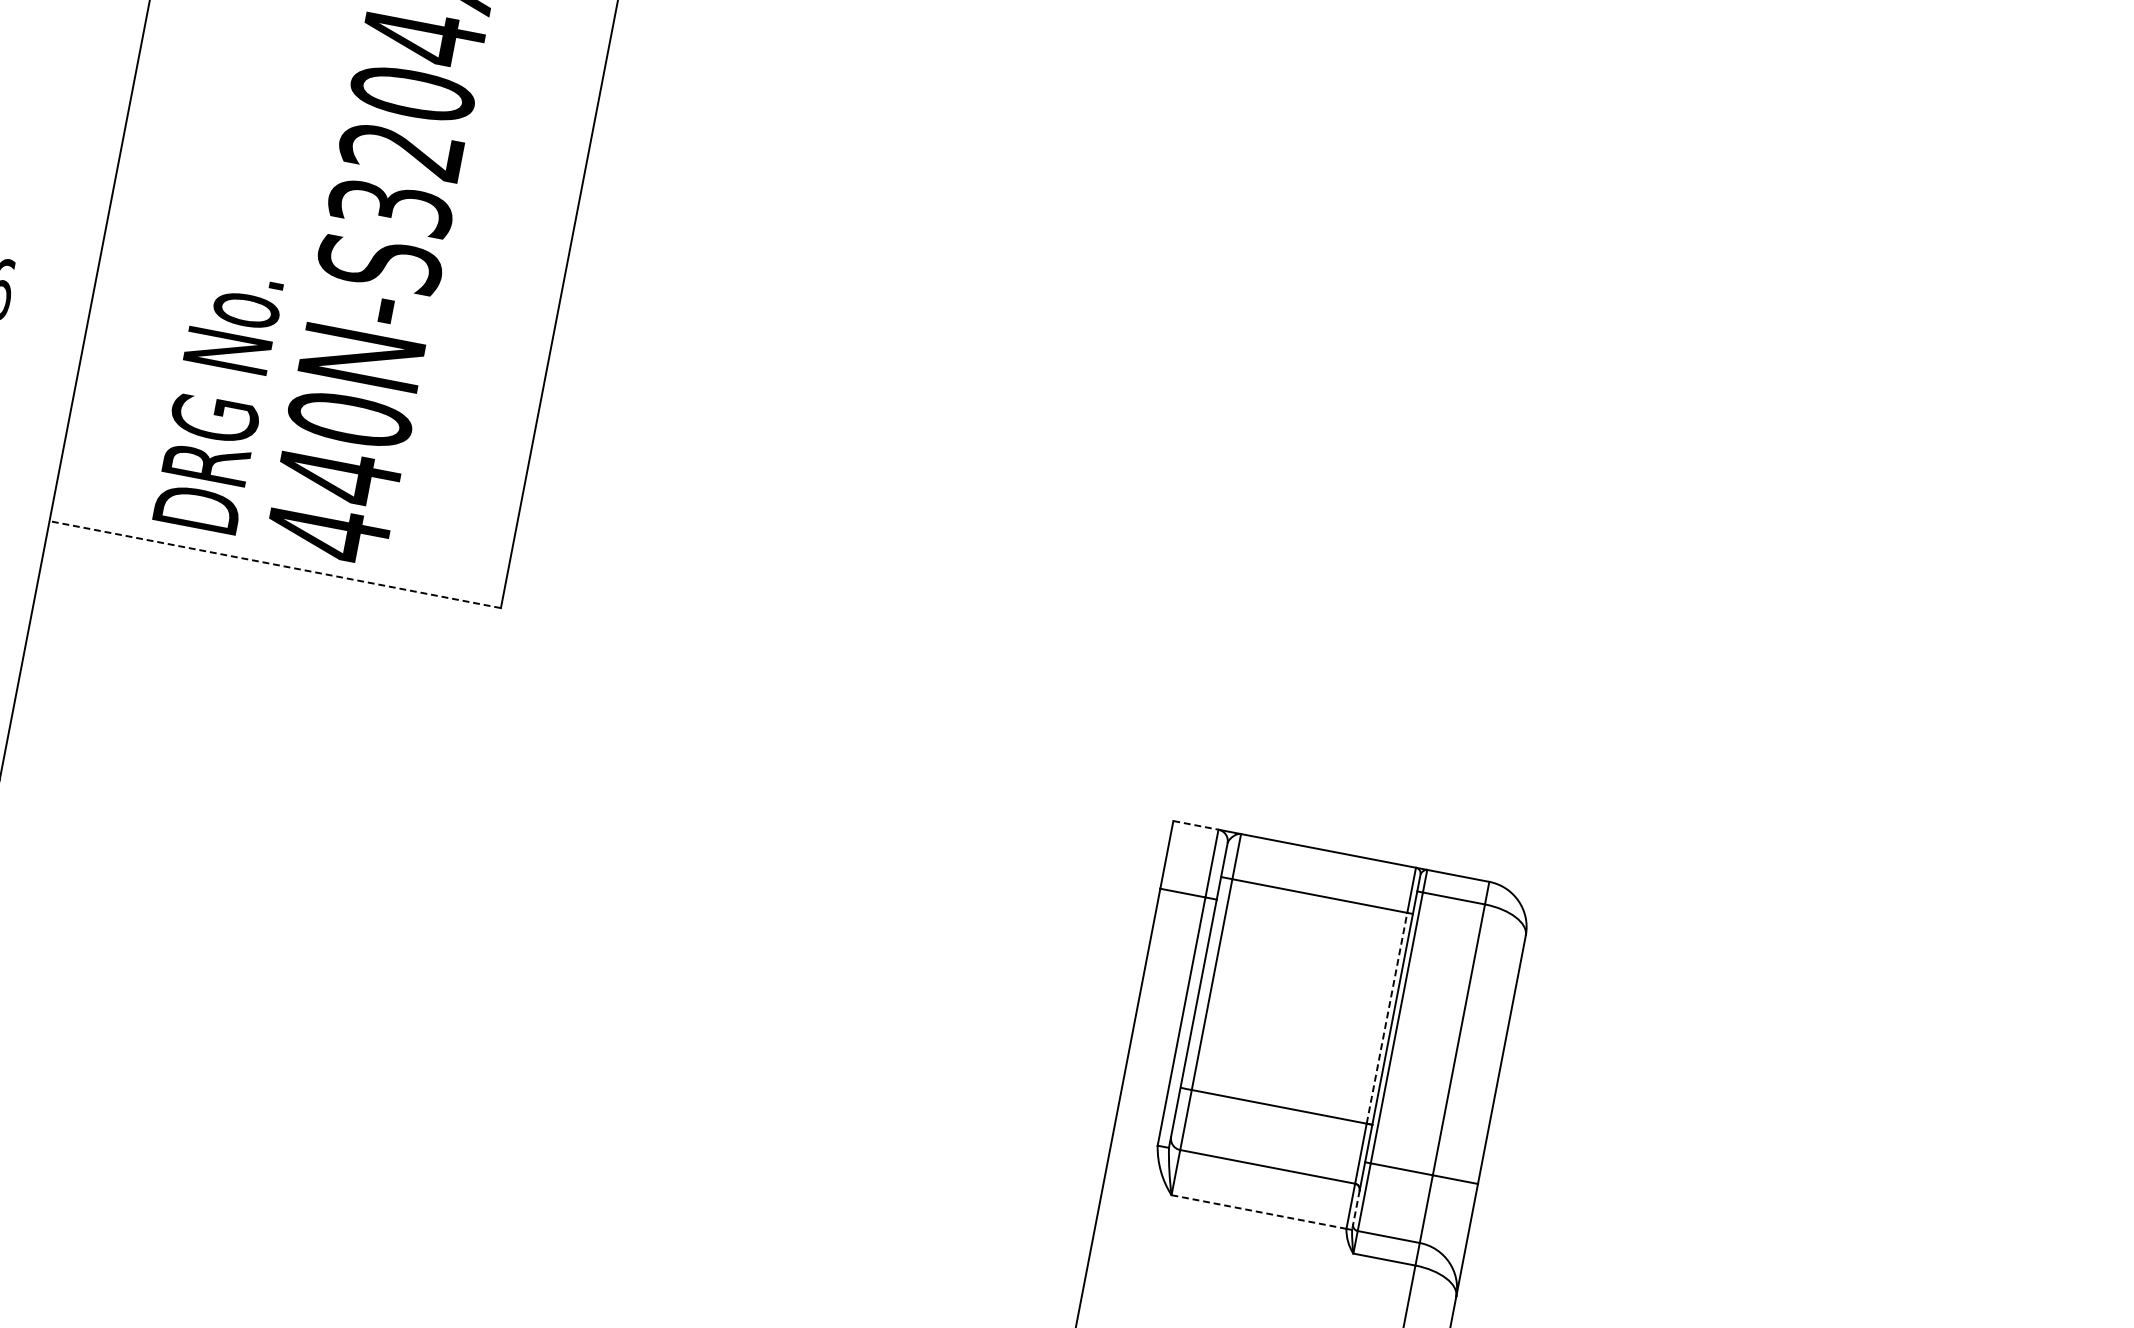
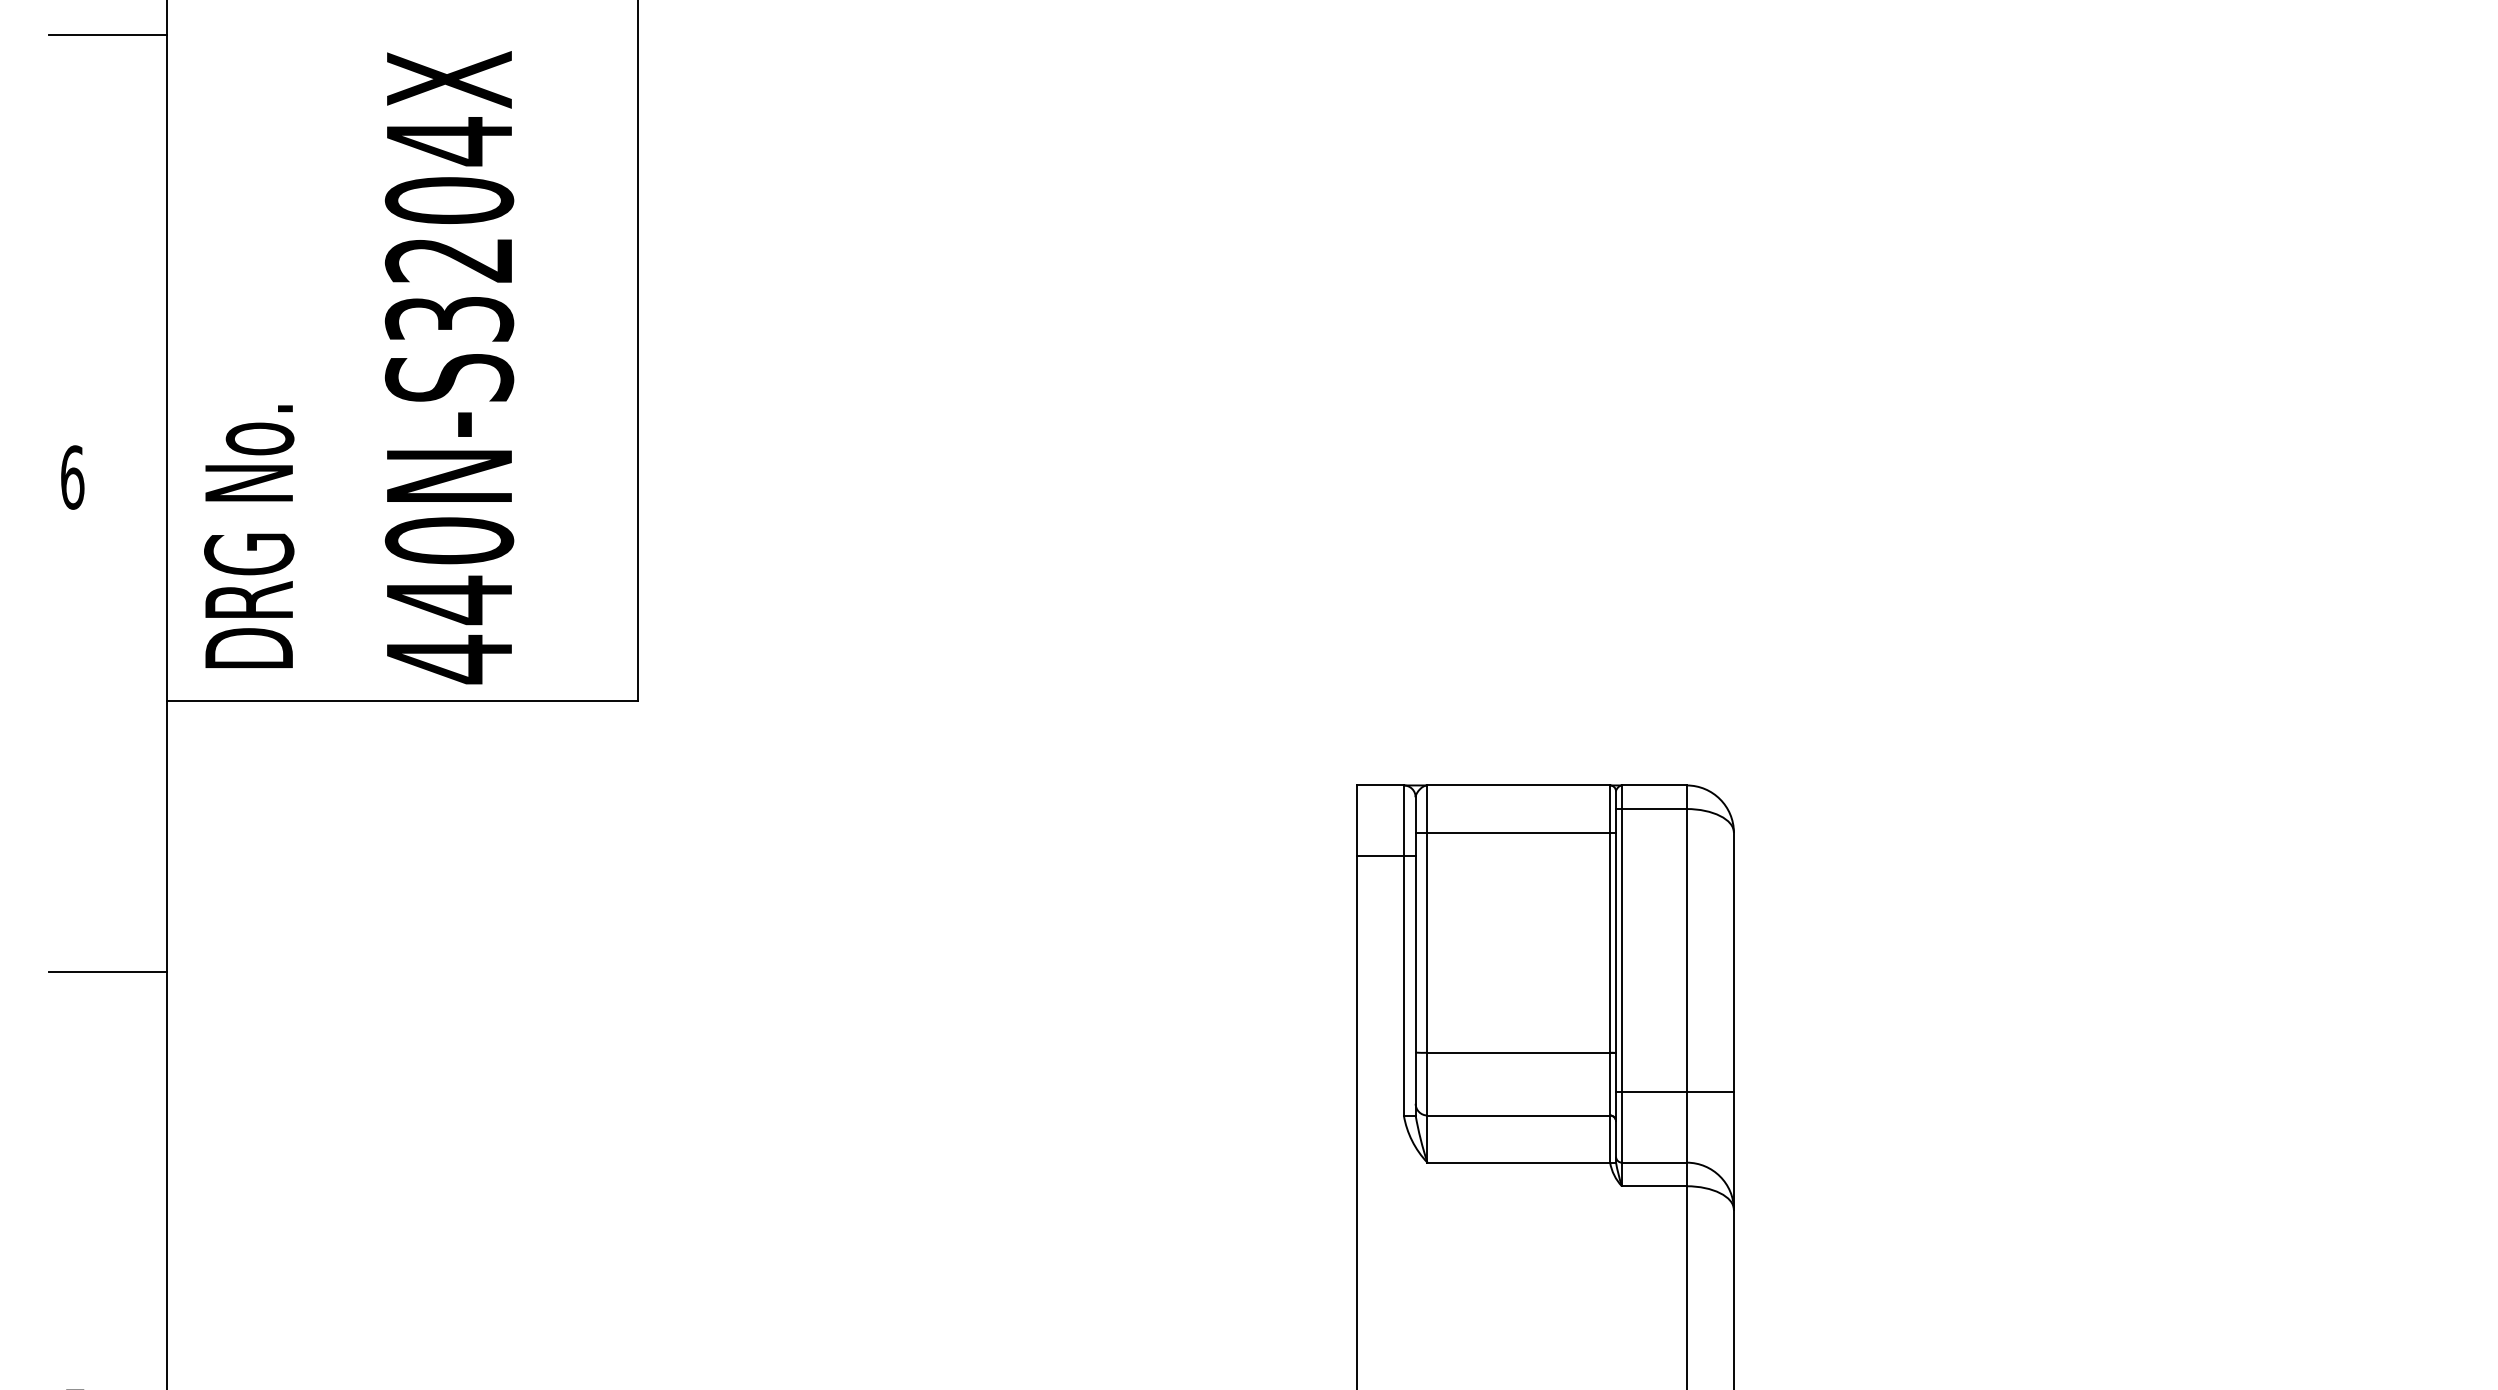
text: (218, 401) -> (249, 536), moved
line: (275, 564) -> (402, 701), dashed -> solid
line: (1196, 825) -> (1380, 785), dashed -> solid
line: (1387, 1018) -> (1610, 942), dashed -> solid
line: (1356, 1210) -> (1616, 1142), dashed -> solid
line: (1259, 1211) -> (1519, 1162), dashed -> solid

